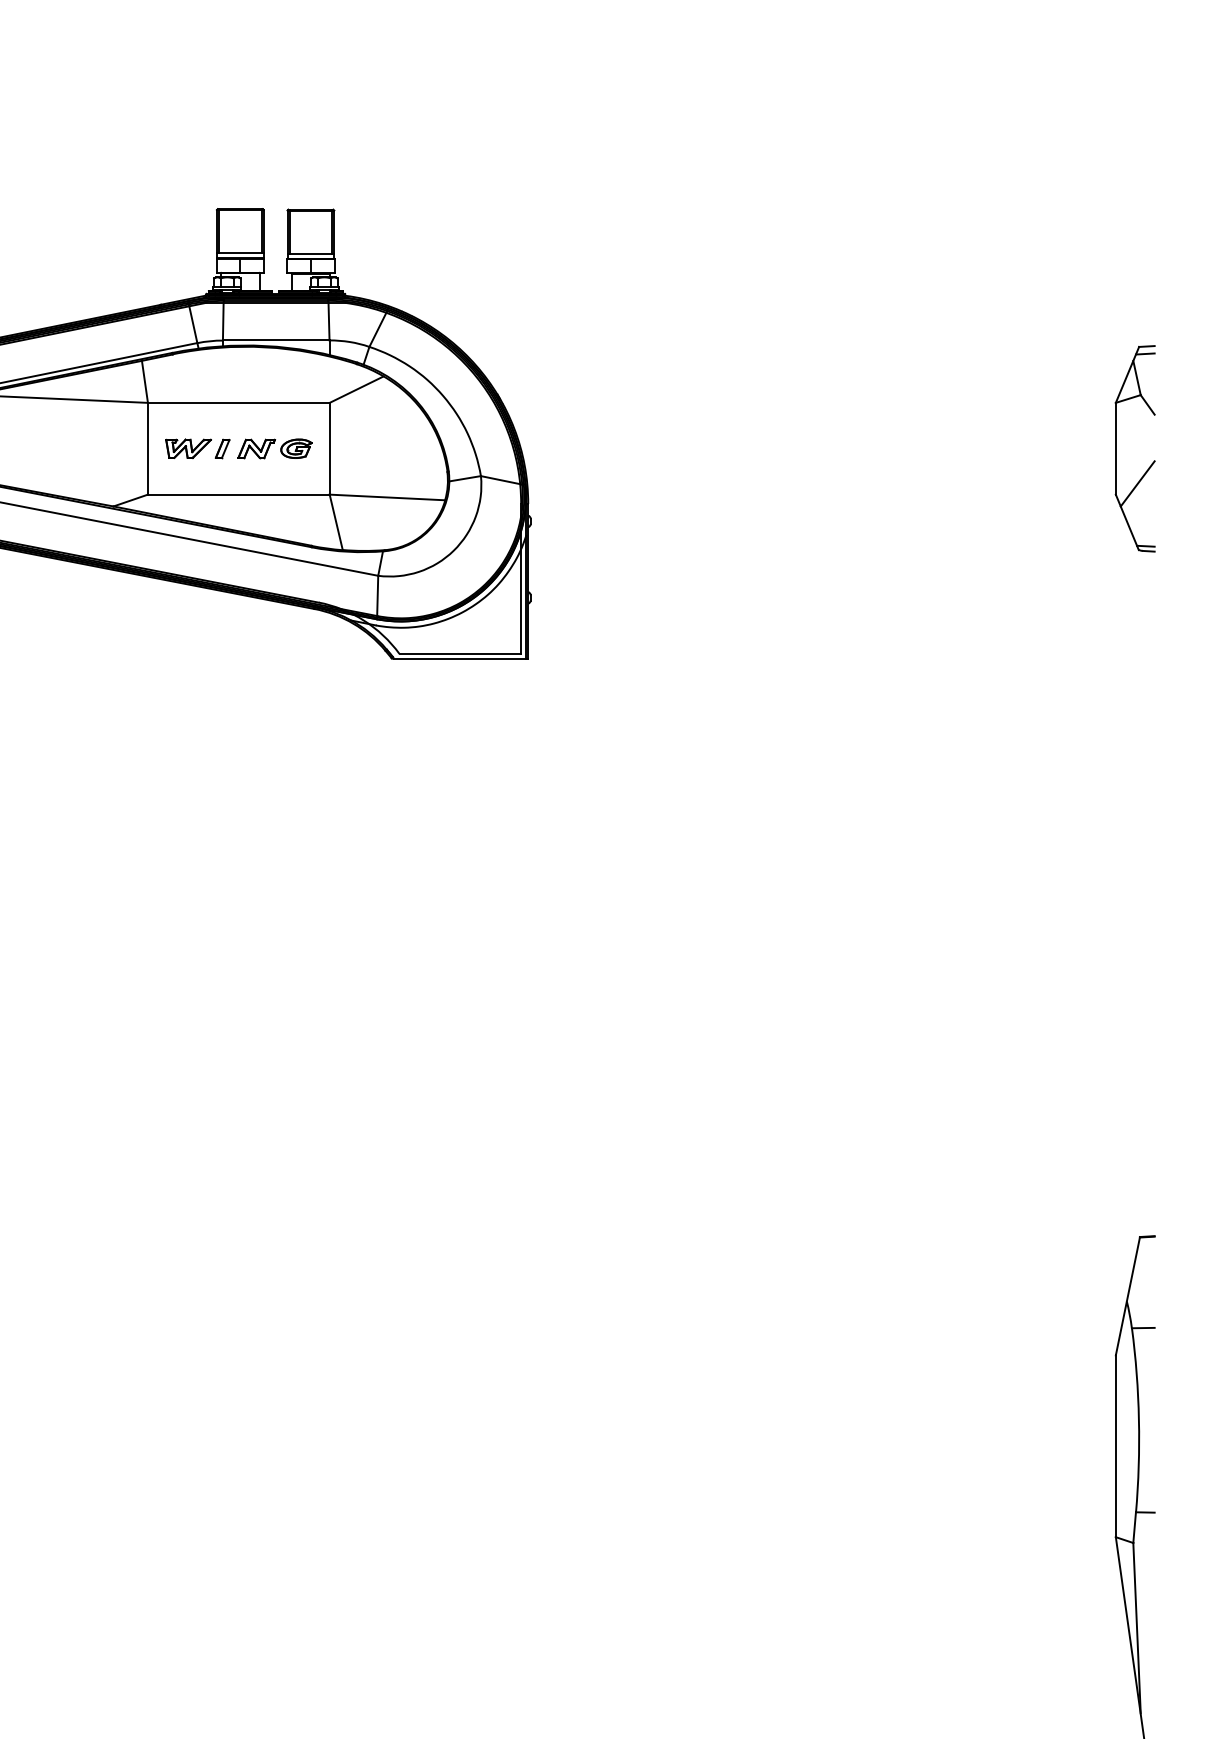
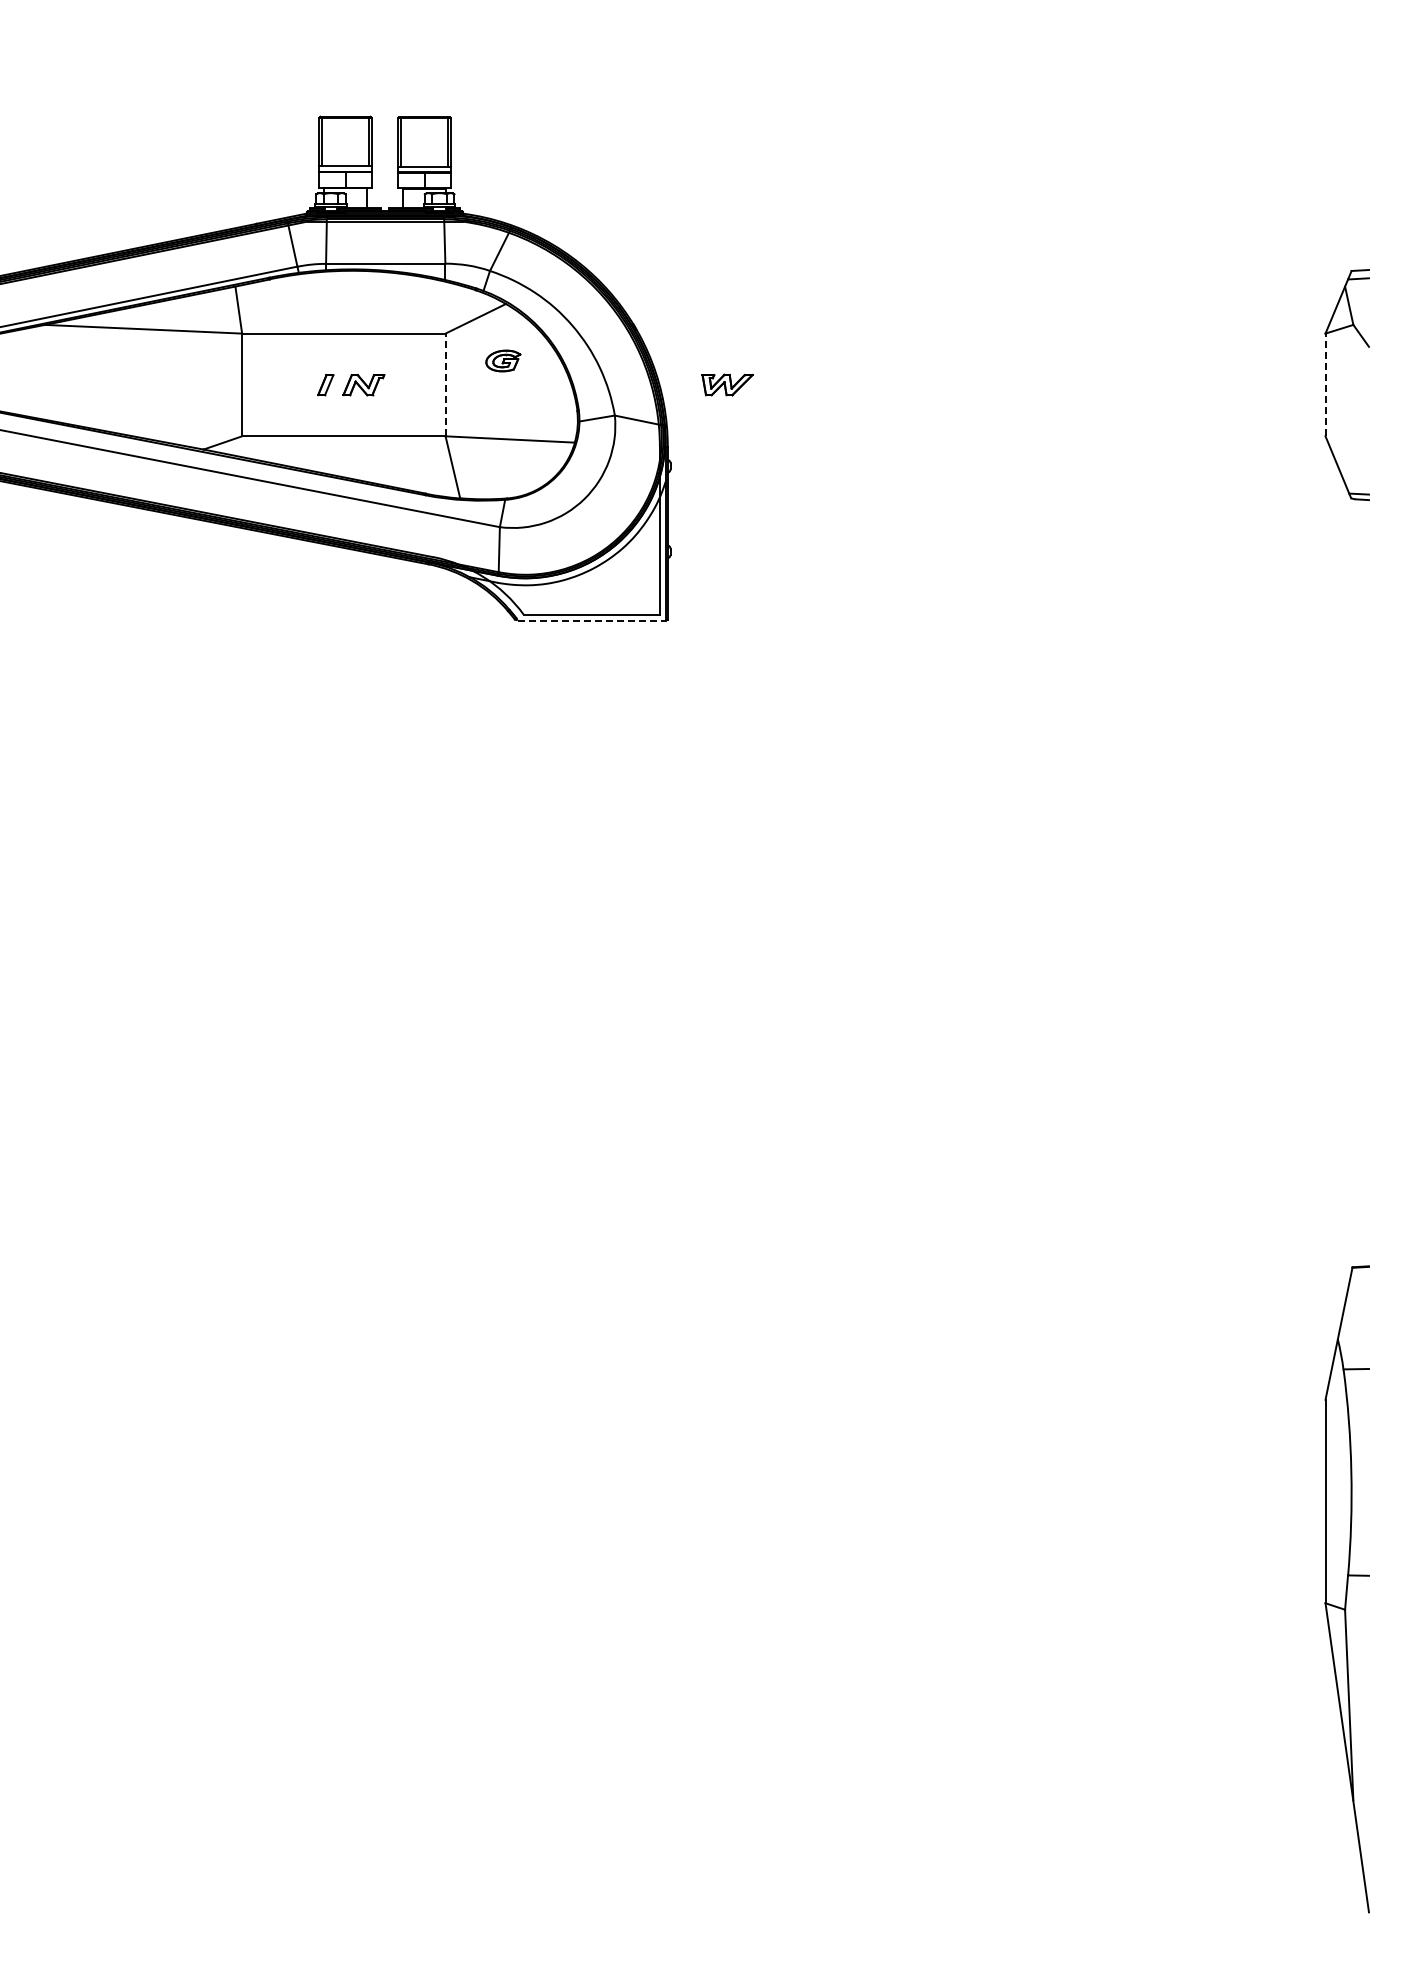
part: (188, 448) -> (727, 384), moved
part: (296, 448) -> (503, 360), moved
line: (329, 448) -> (445, 384), solid -> dashed
line: (1115, 448) -> (1325, 384), solid -> dashed
line: (1137, 483) -> (1349, 423), removed
line: (460, 659) -> (592, 620), solid -> dashed

